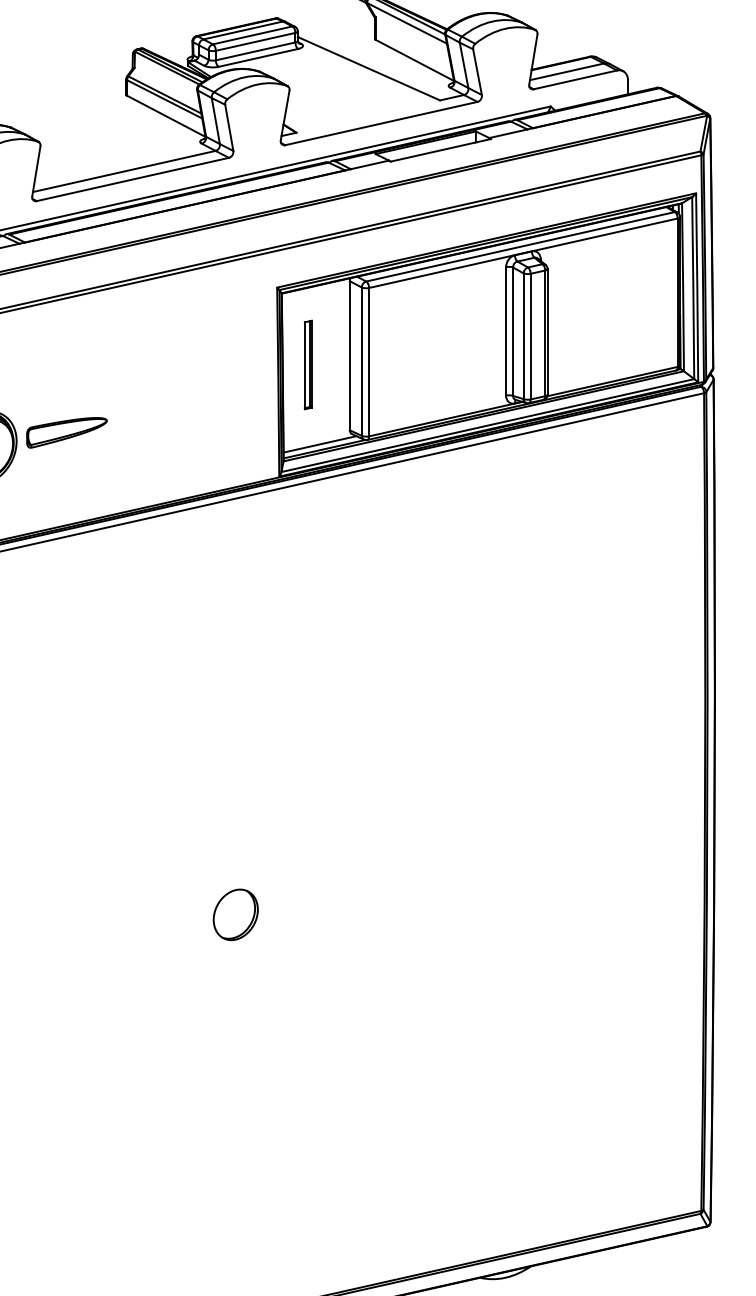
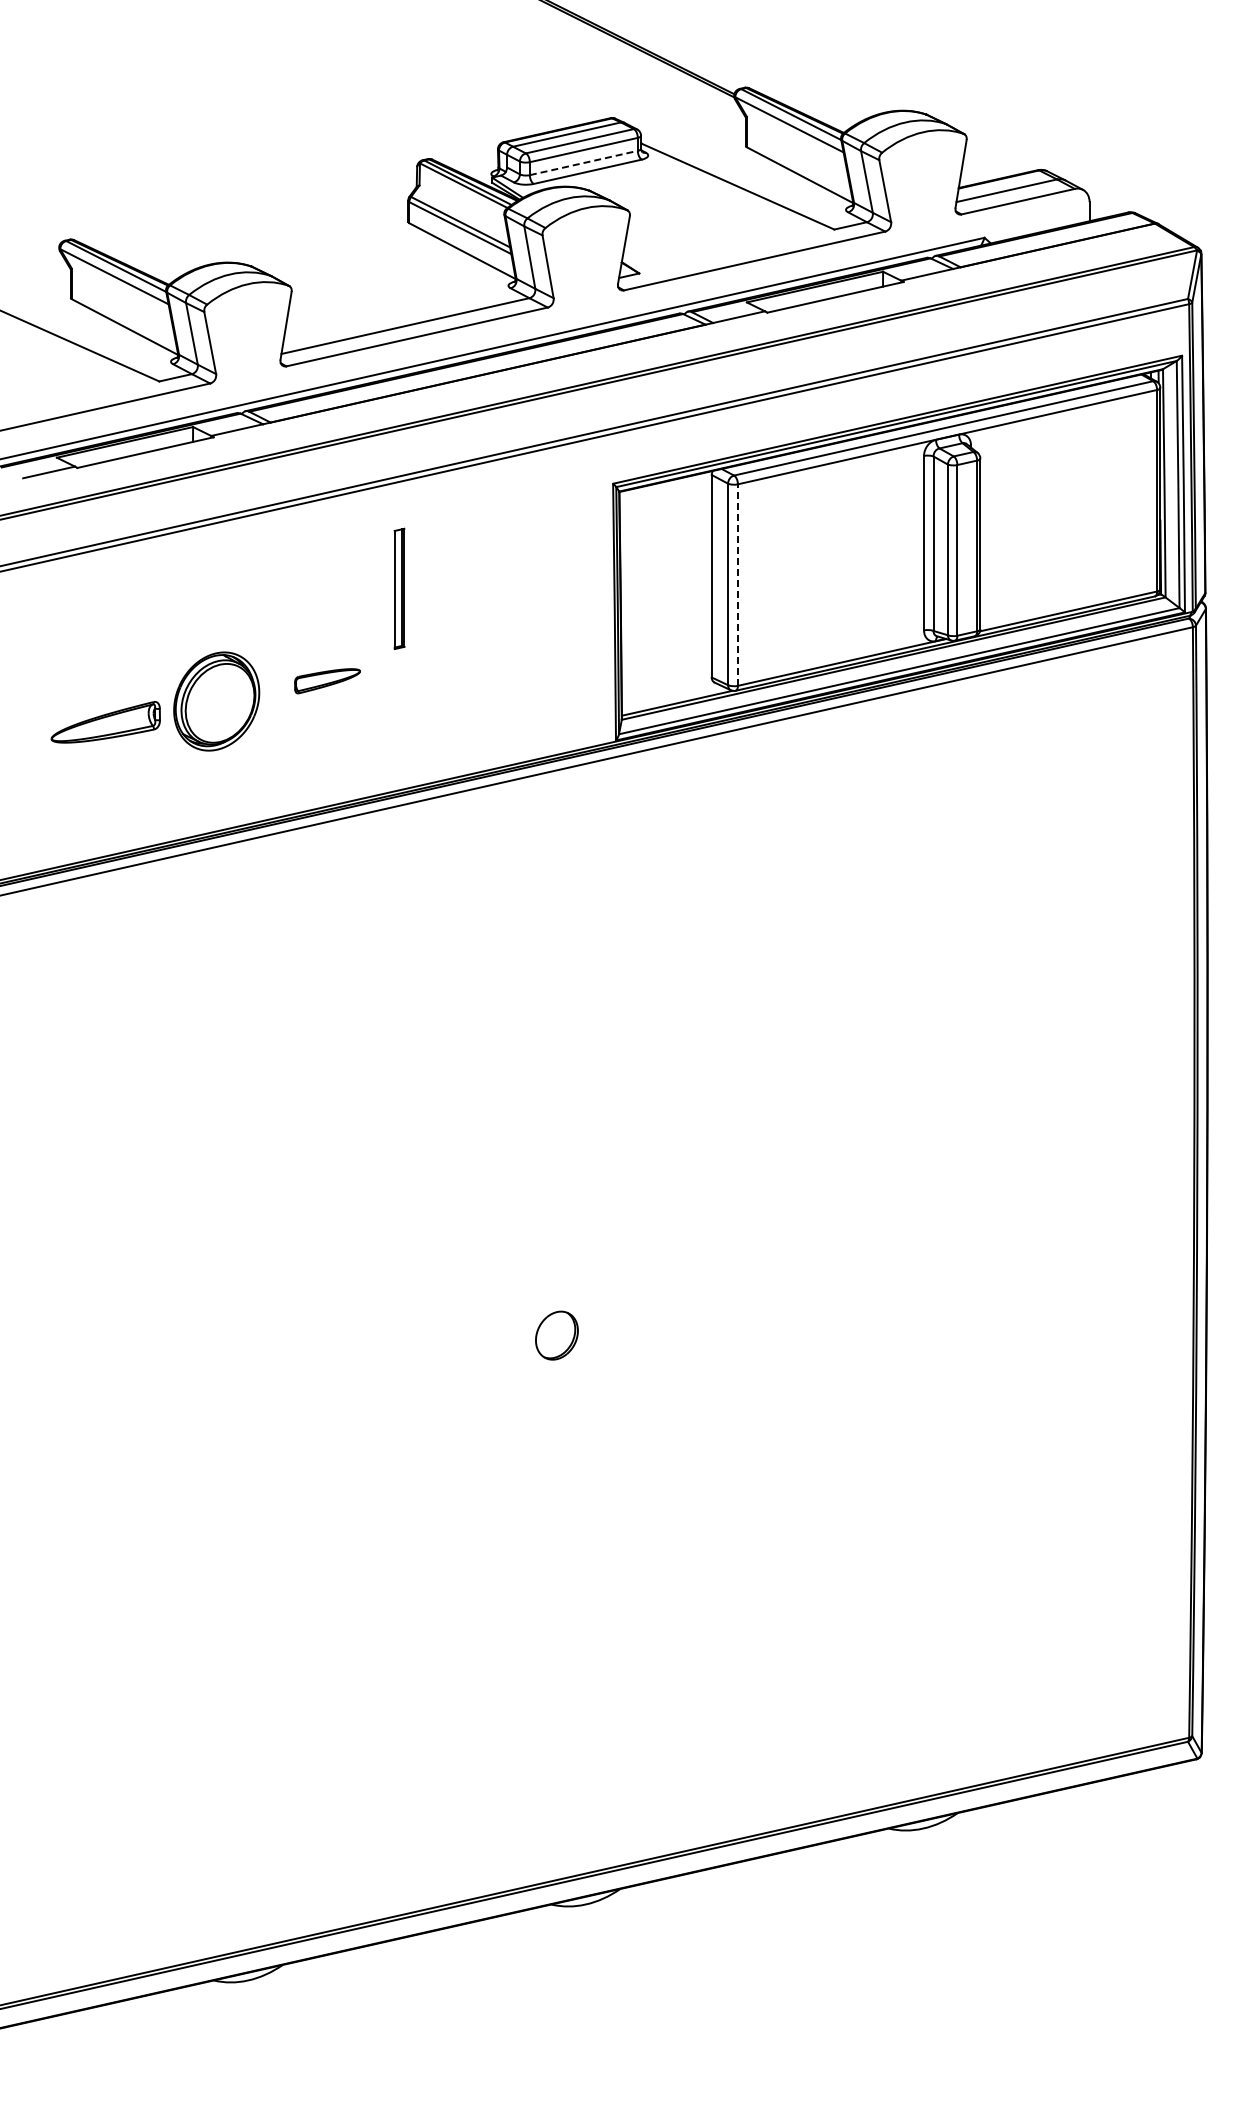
line: (256, 51) -> (584, 162), solid -> dashed
line: (368, 362) -> (737, 585), solid -> dashed
part: (308, 364) -> (399, 588), moved
part: (66, 433) -> (327, 681), size x0.6
line: (319, 444) -> (670, 696), removed
part: (235, 914) -> (556, 1335), size x0.7

